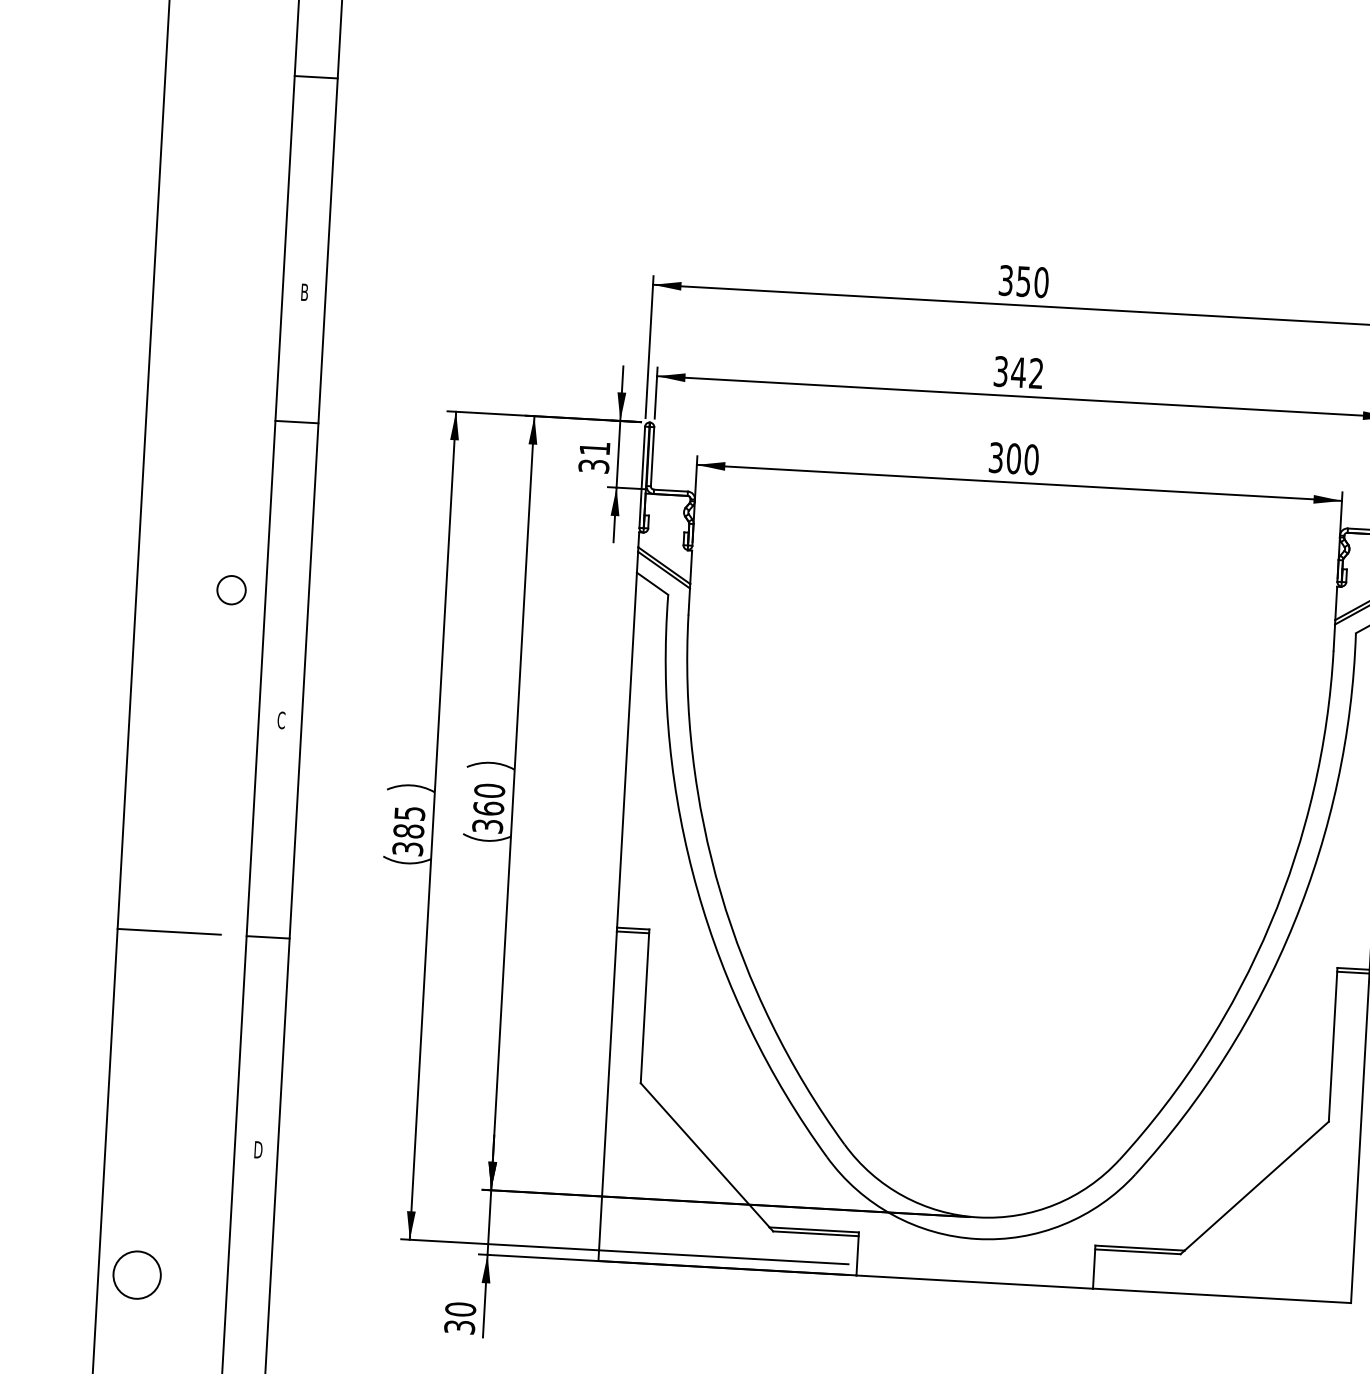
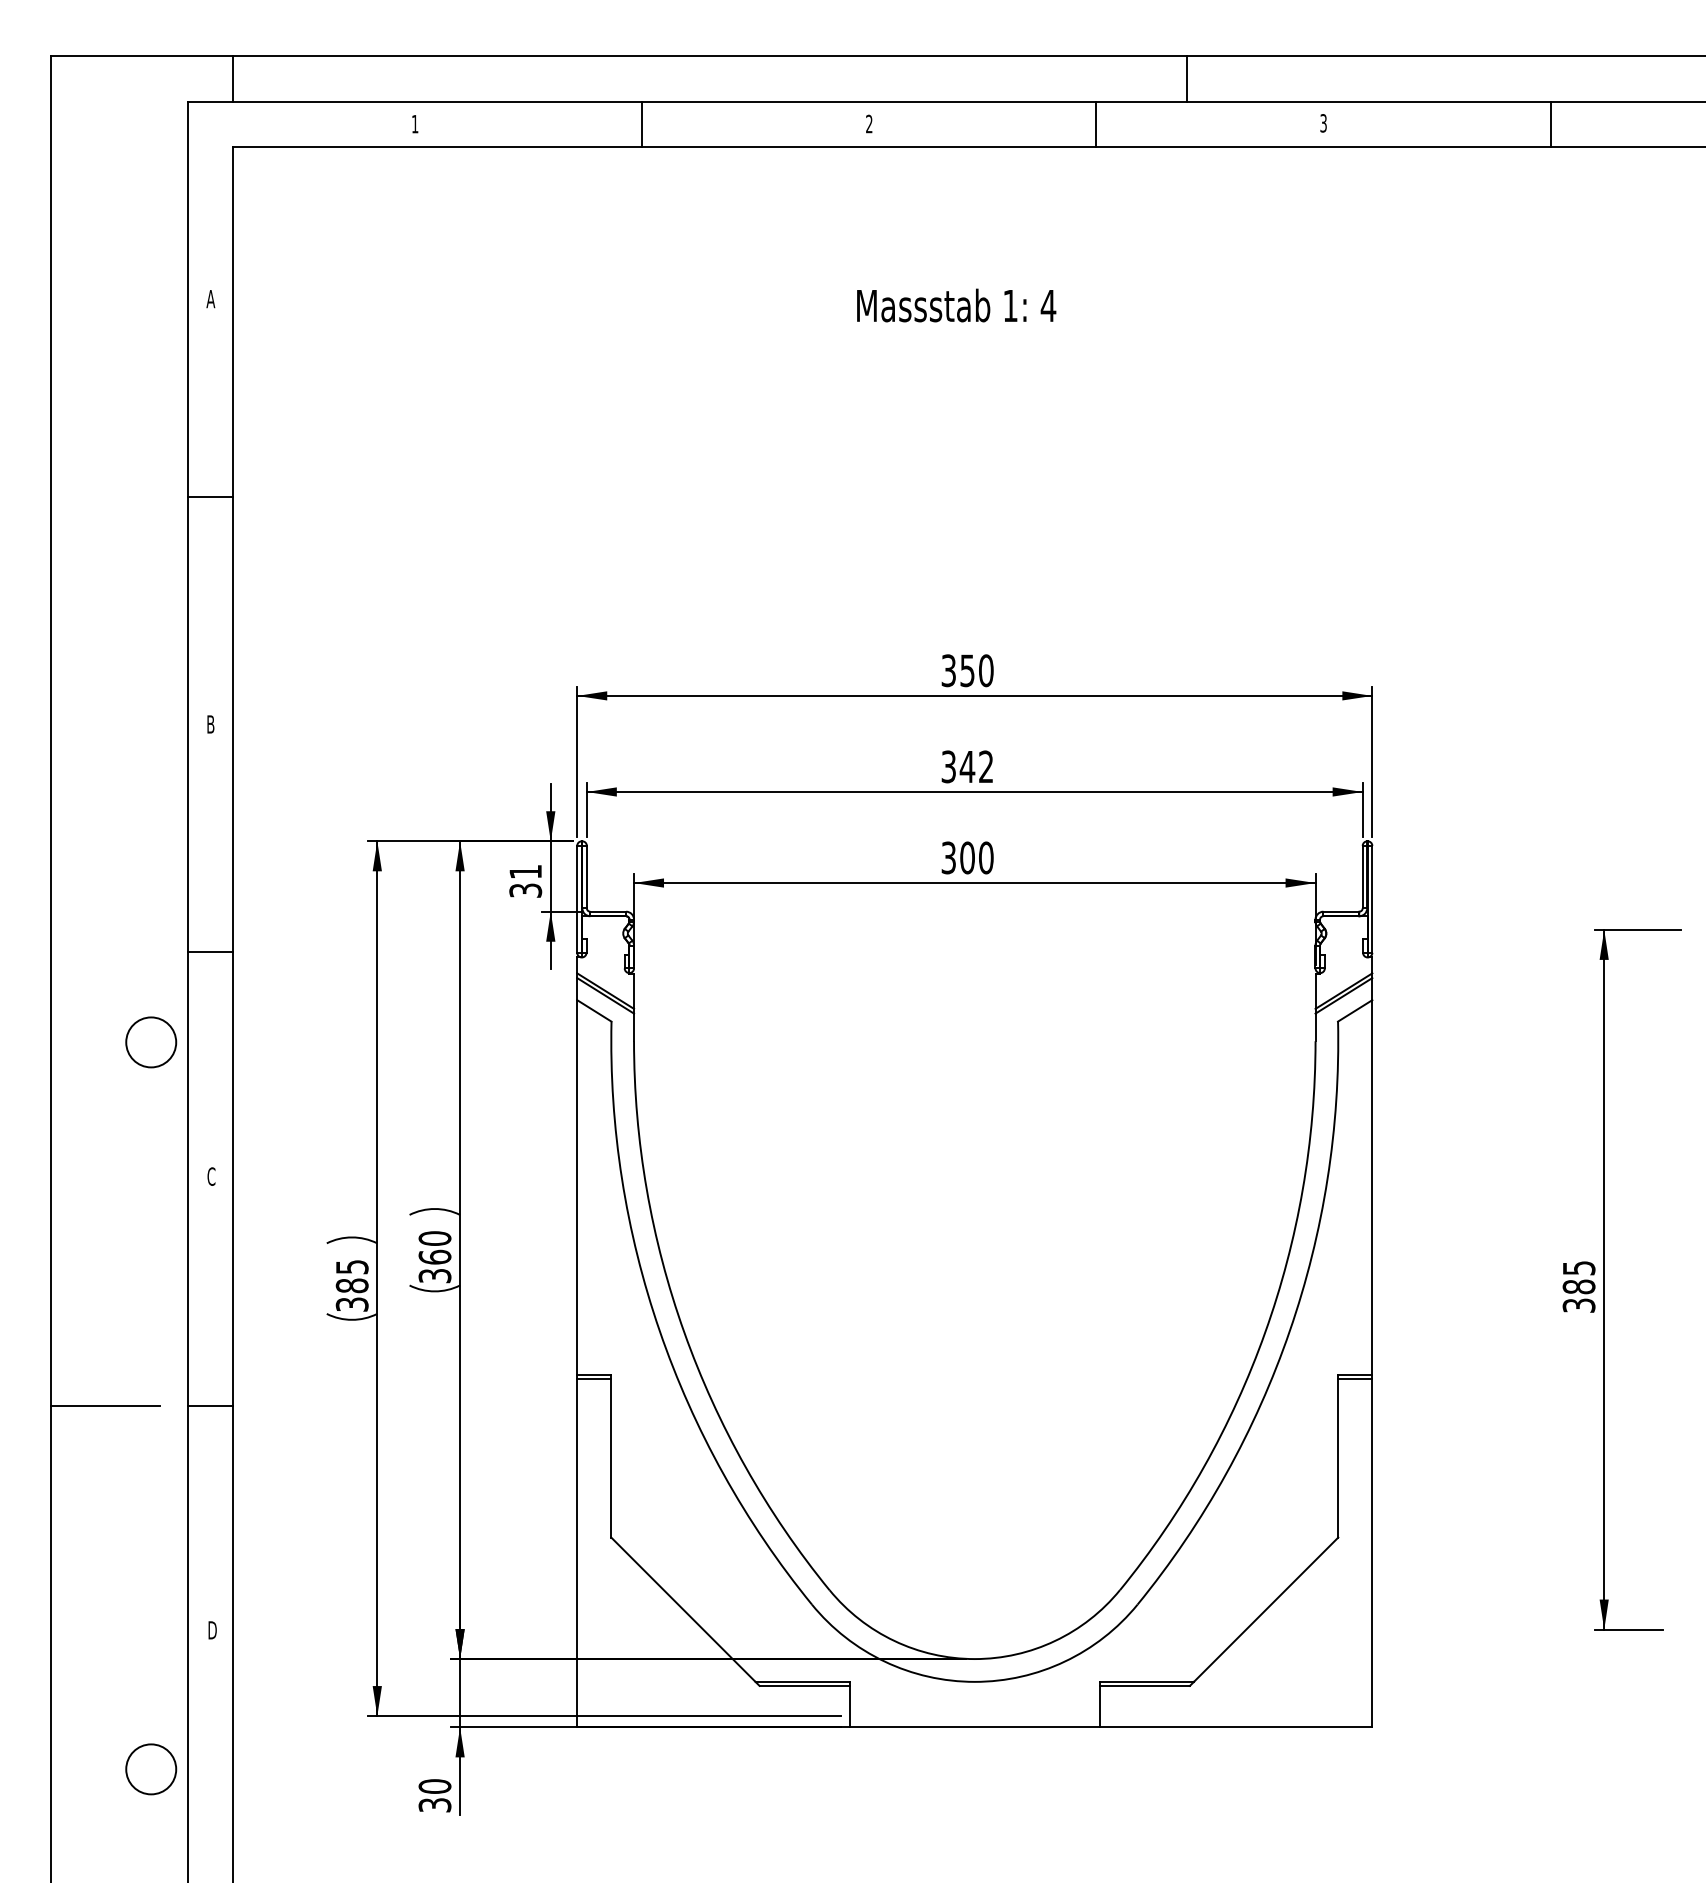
line: (297, 422) -> (210, 951), moved
circle: (231, 590) -> (151, 1042), size x1.67
circle: (137, 1275) -> (151, 1769), moved

